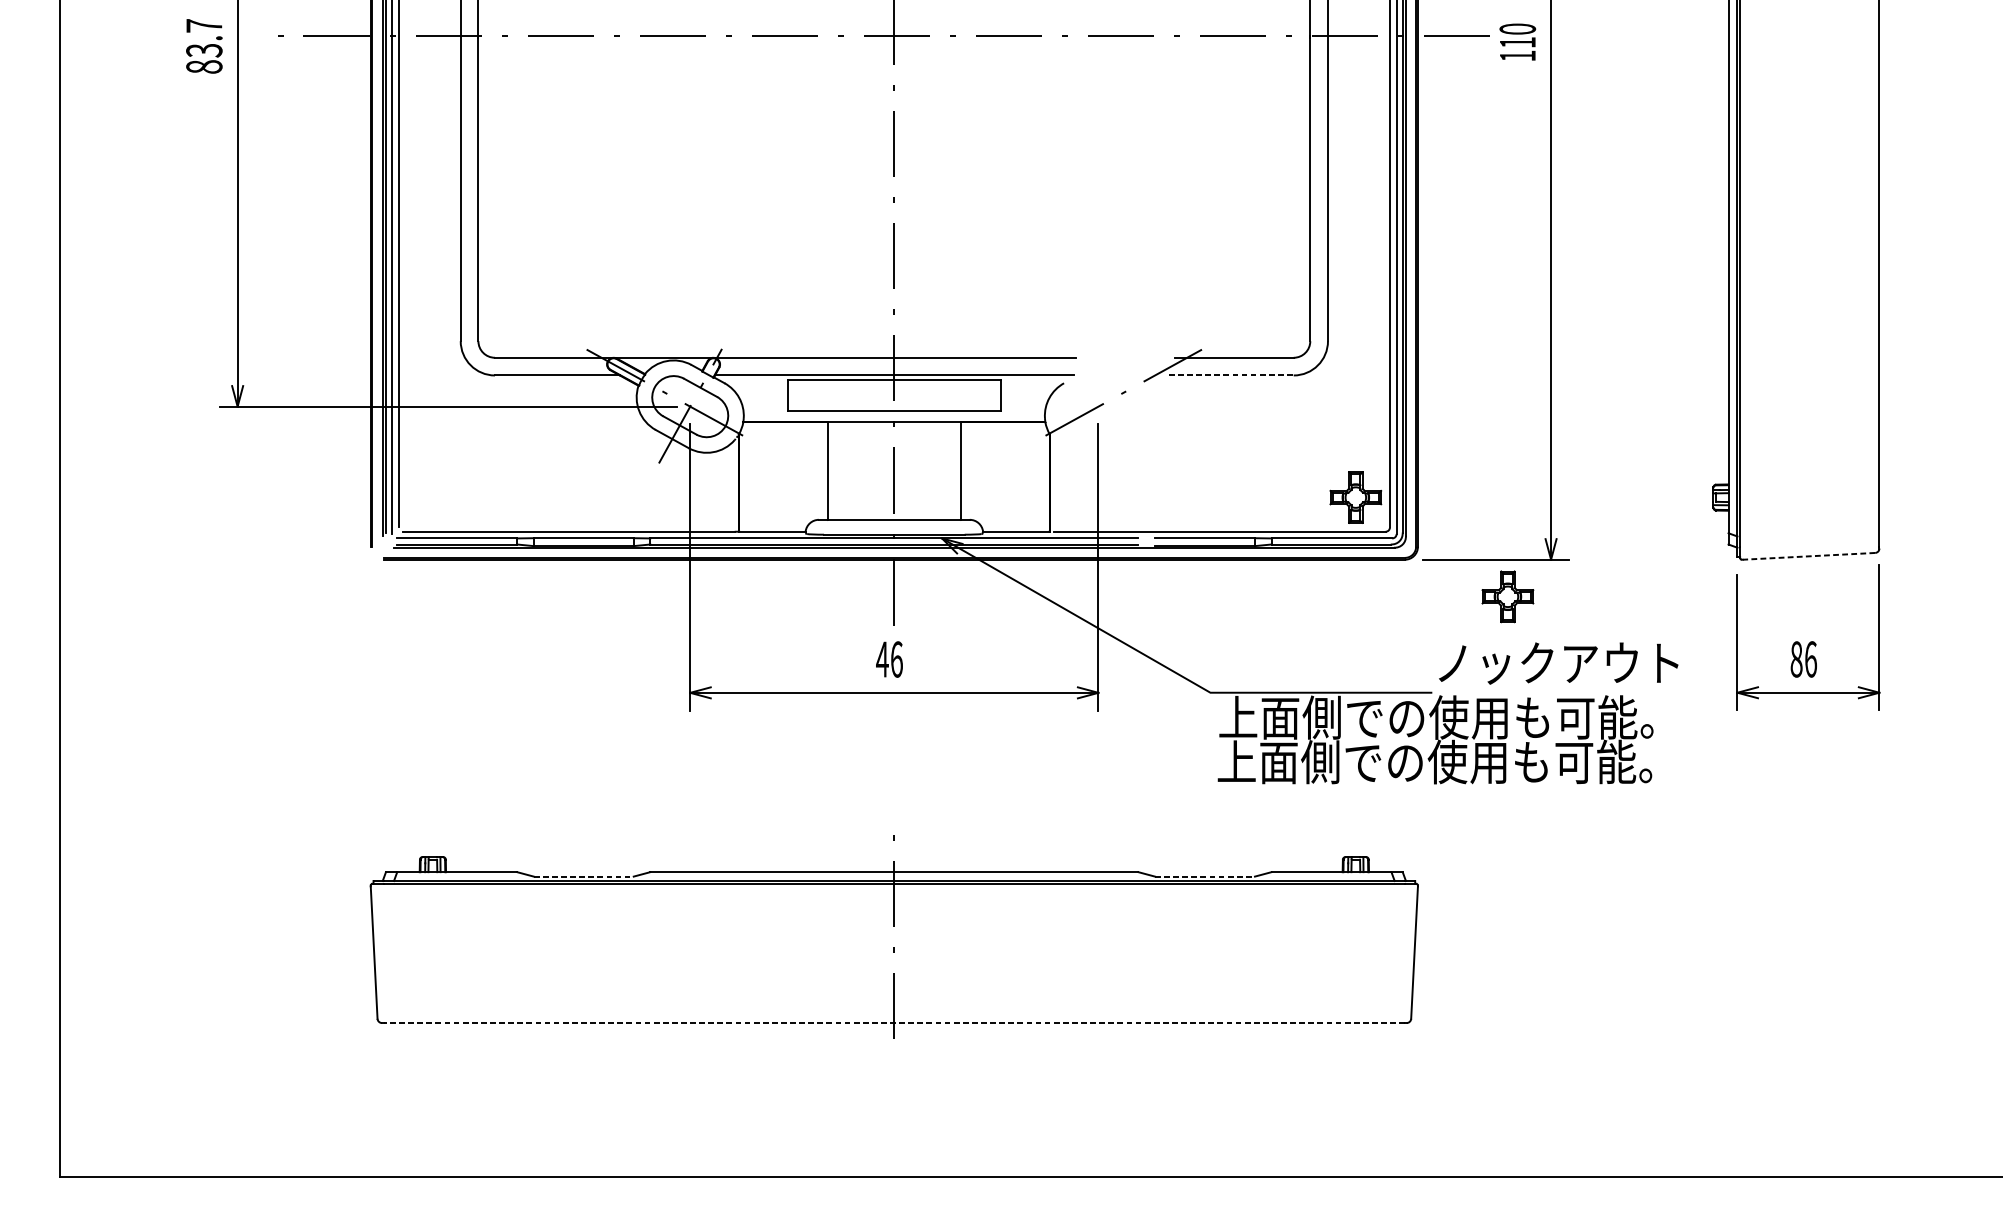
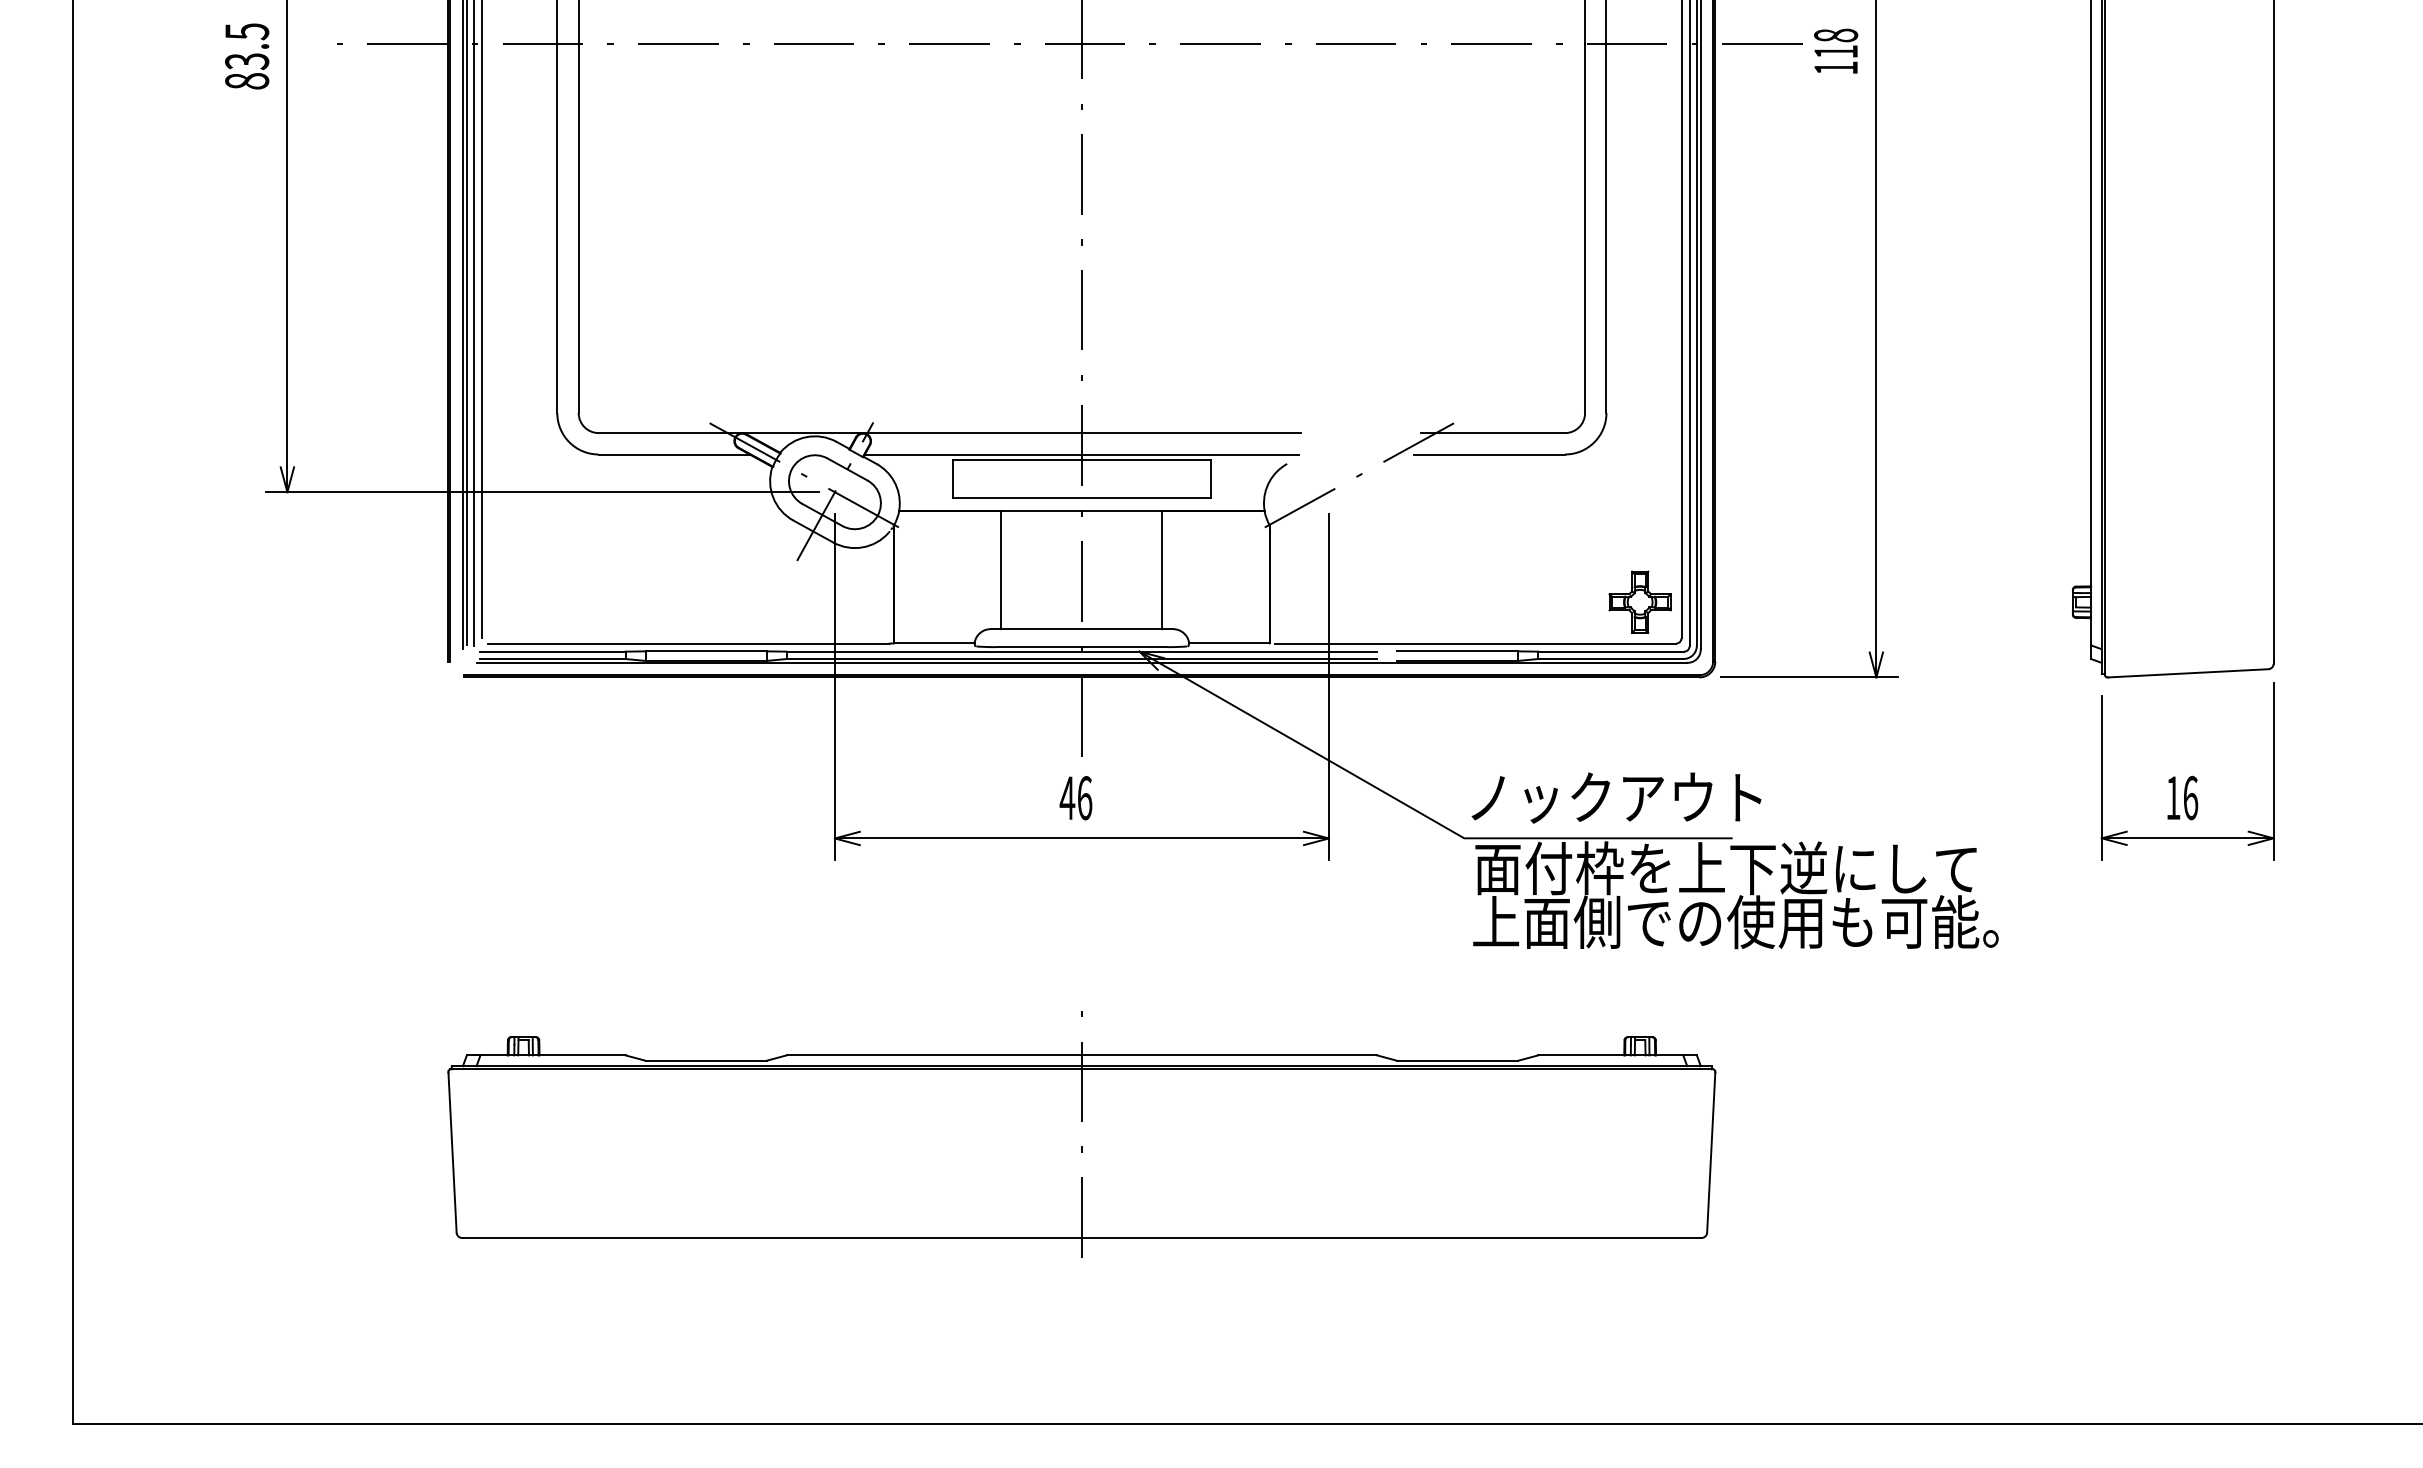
text: (204, 25) -> (247, 31), 83.7 -> 83.5
text: (1517, 29) -> (1835, 35), 110 -> 118
line: (1231, 375) -> (1489, 454), dashed -> solid
line: (1808, 556) -> (2187, 673), dashed -> solid
part: (1507, 596) -> (1823, 721), removed
text: (1796, 659) -> (2173, 798), 86 -> 16
text: (1558, 663) -> (1616, 797), moved
text: (1436, 717) -> (1737, 868), 上面側での使用も可能。 -> 面付枠を上下逆にして
line: (584, 876) -> (706, 1060), dashed -> solid
line: (1205, 876) -> (1458, 1060), dashed -> solid
line: (894, 1022) -> (1081, 1237), dashed -> solid

